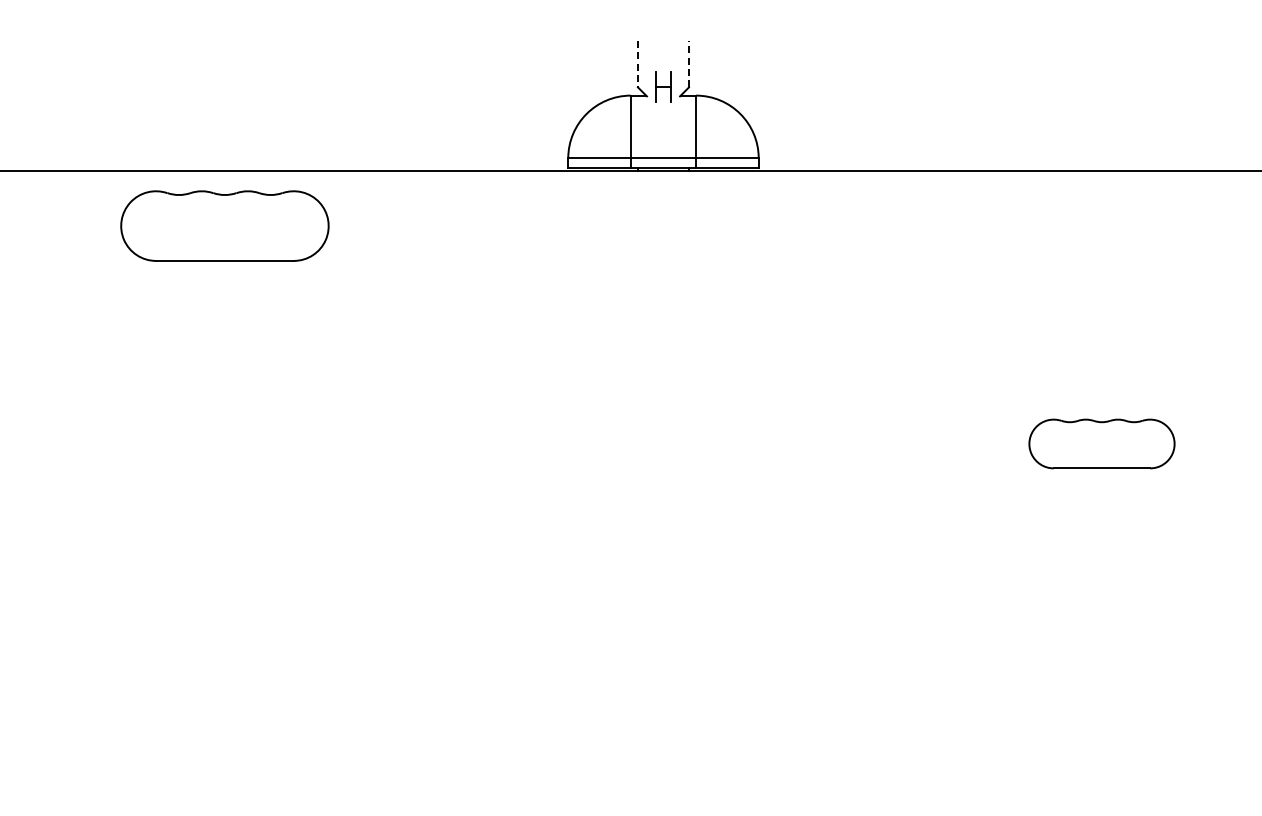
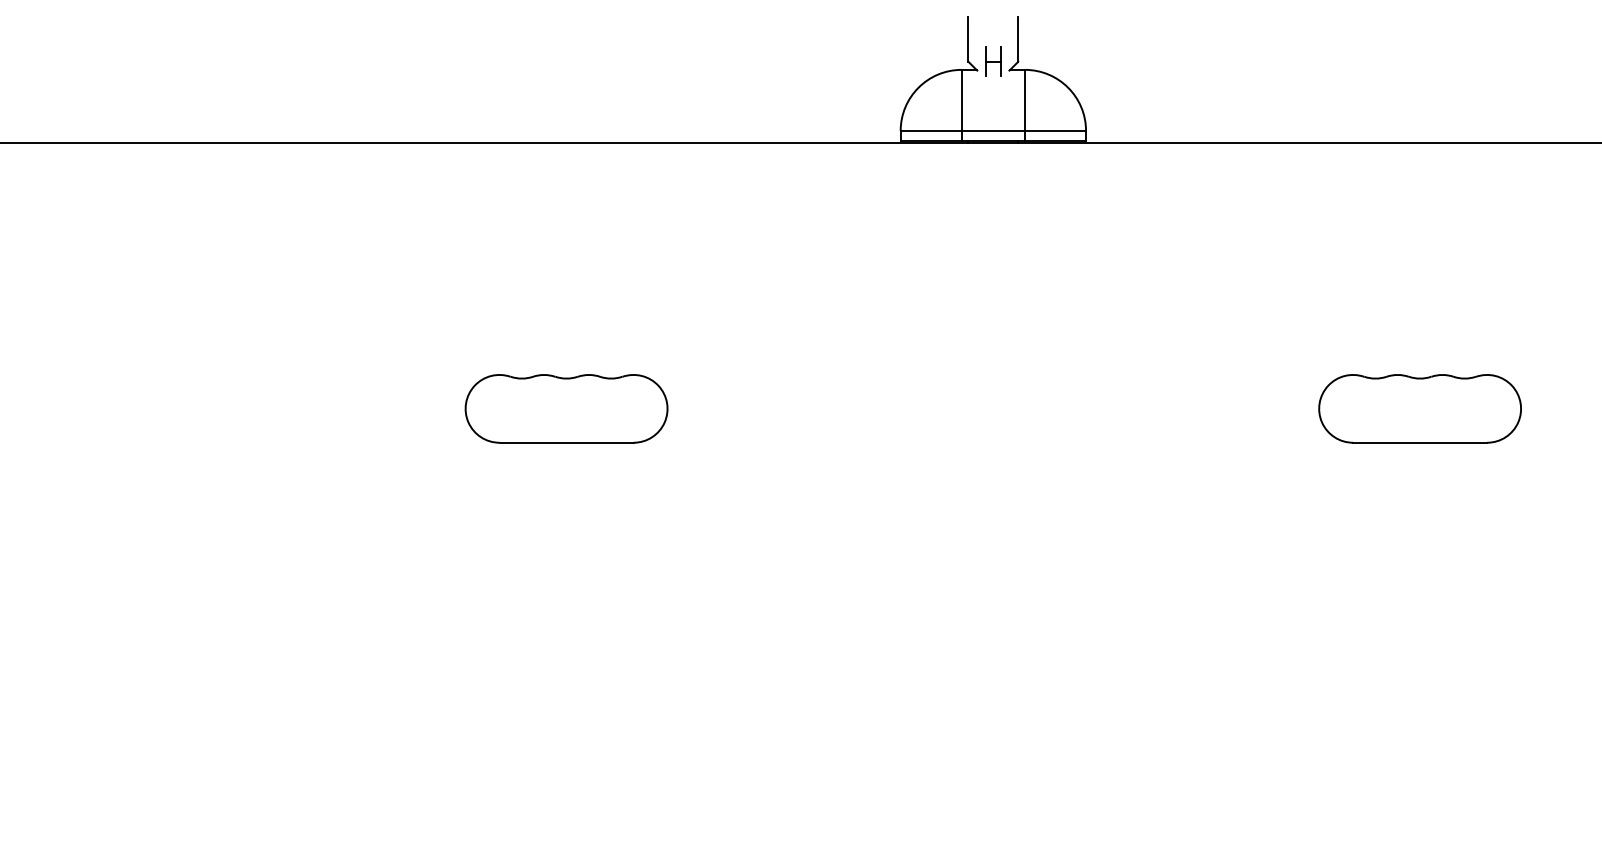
line: (637, 64) -> (968, 39), dashed -> solid
line: (689, 64) -> (1018, 39), dashed -> solid
part: (224, 225) -> (566, 408), moved
part: (1101, 443) -> (1419, 408), size x1.43

